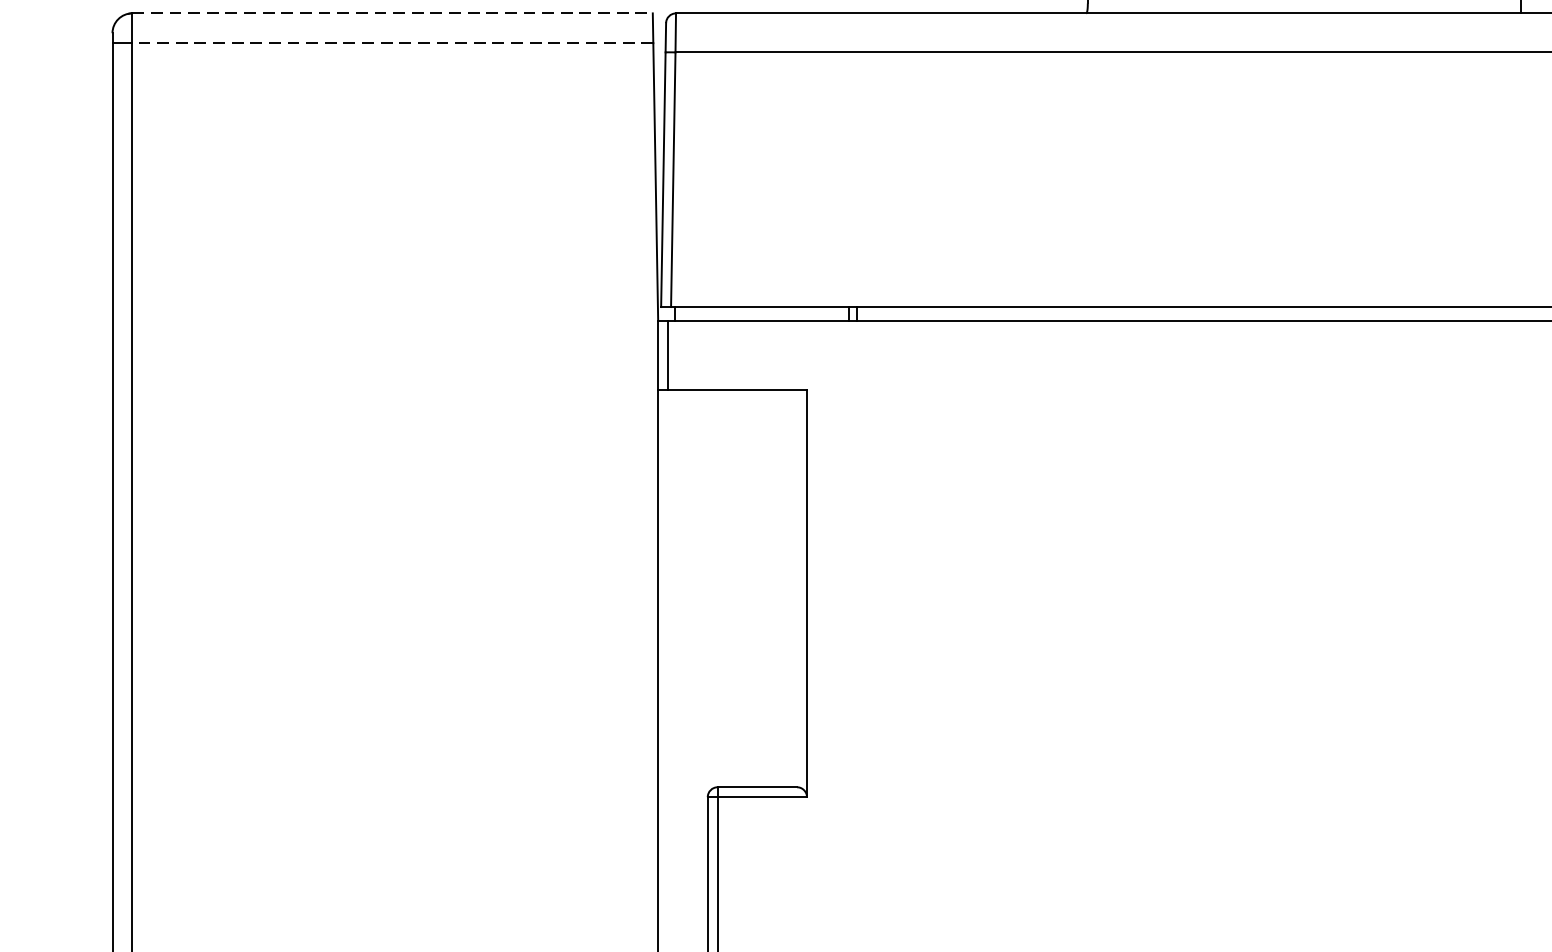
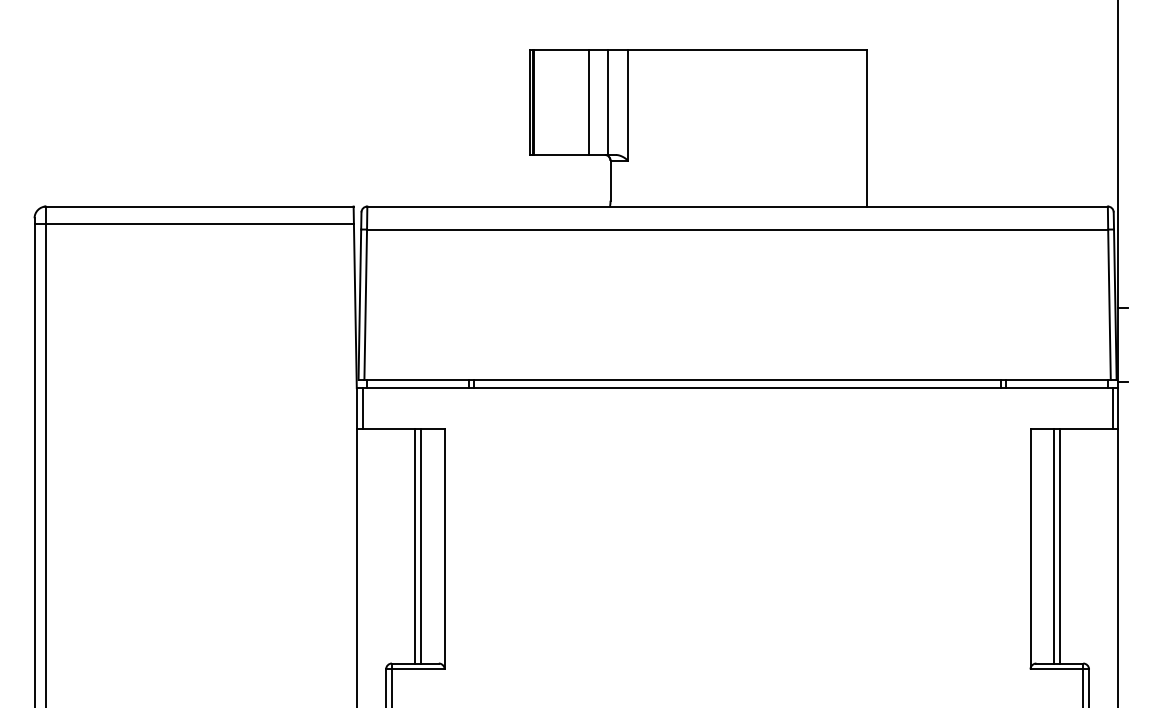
line: (391, 13) -> (199, 206), dashed -> solid
line: (393, 43) -> (200, 224), dashed -> solid
line: (757, 589) -> (415, 546), added
line: (767, 589) -> (421, 546), added

